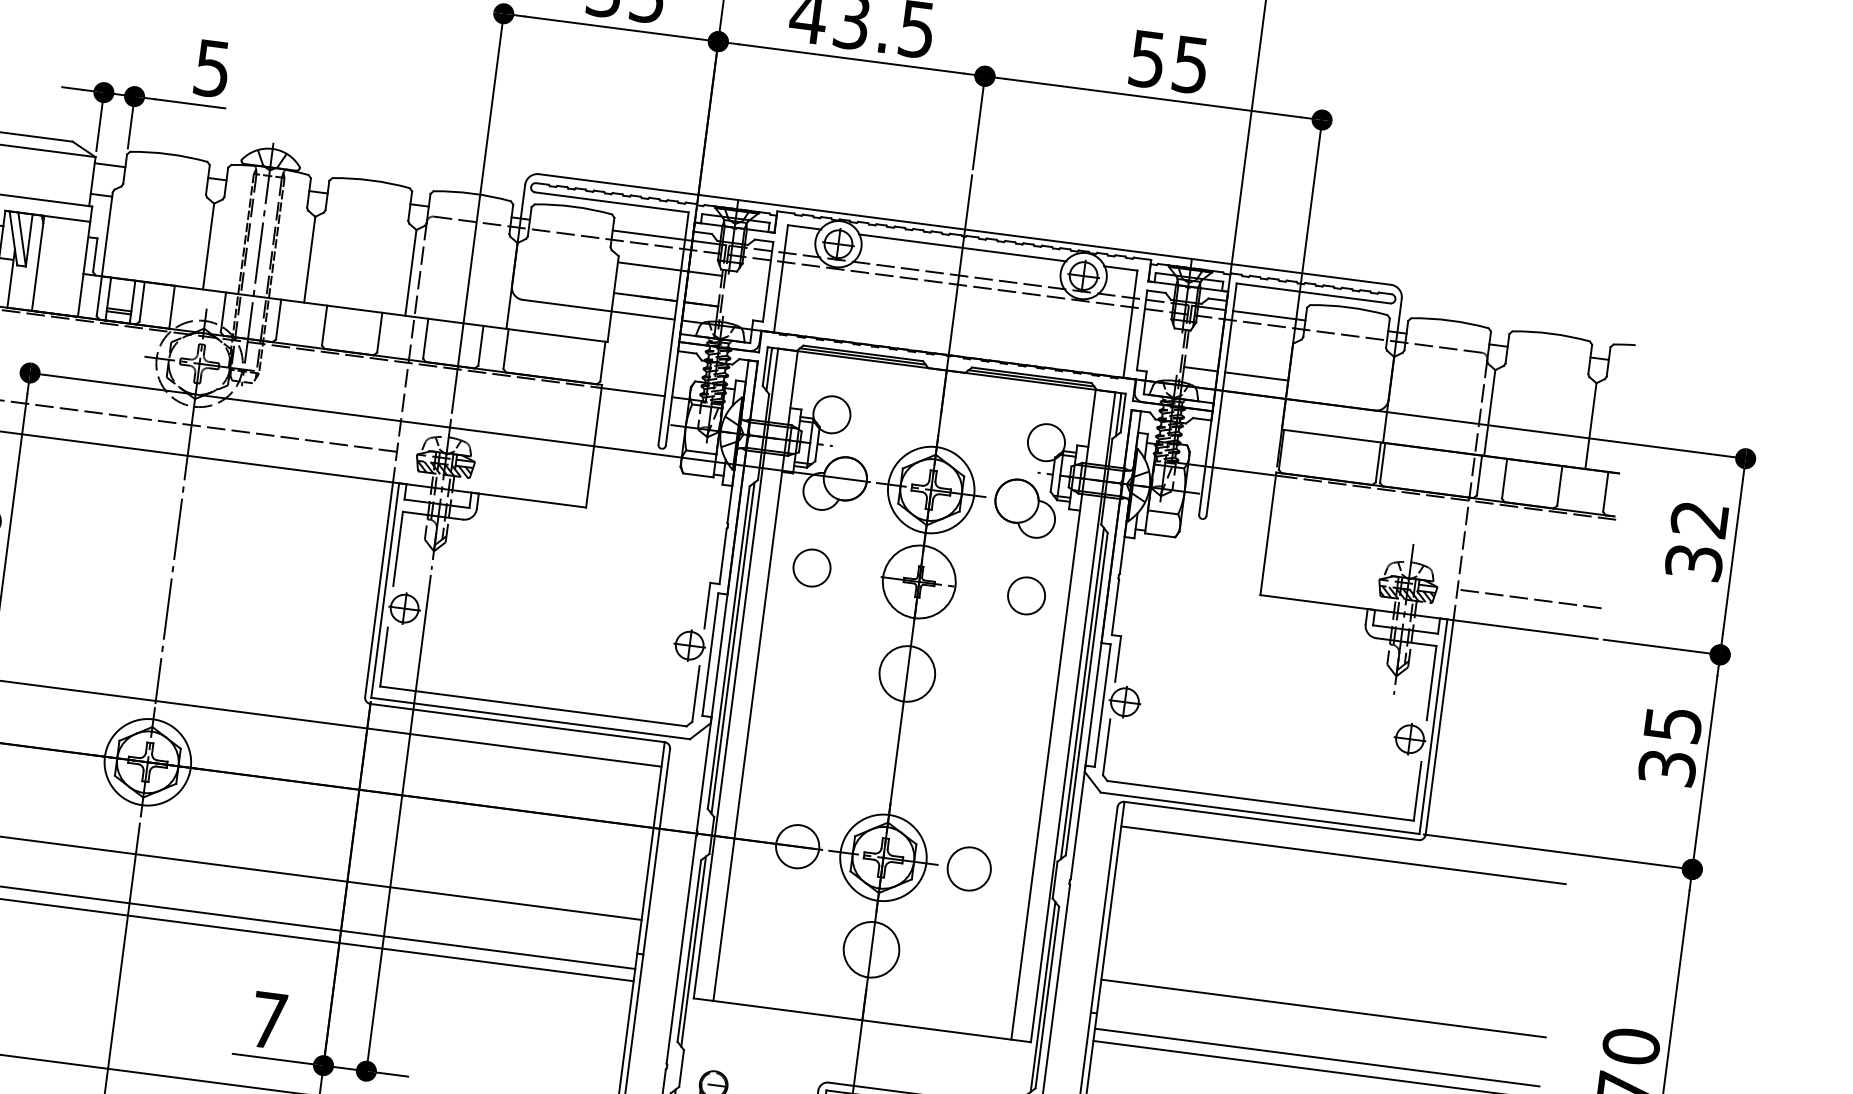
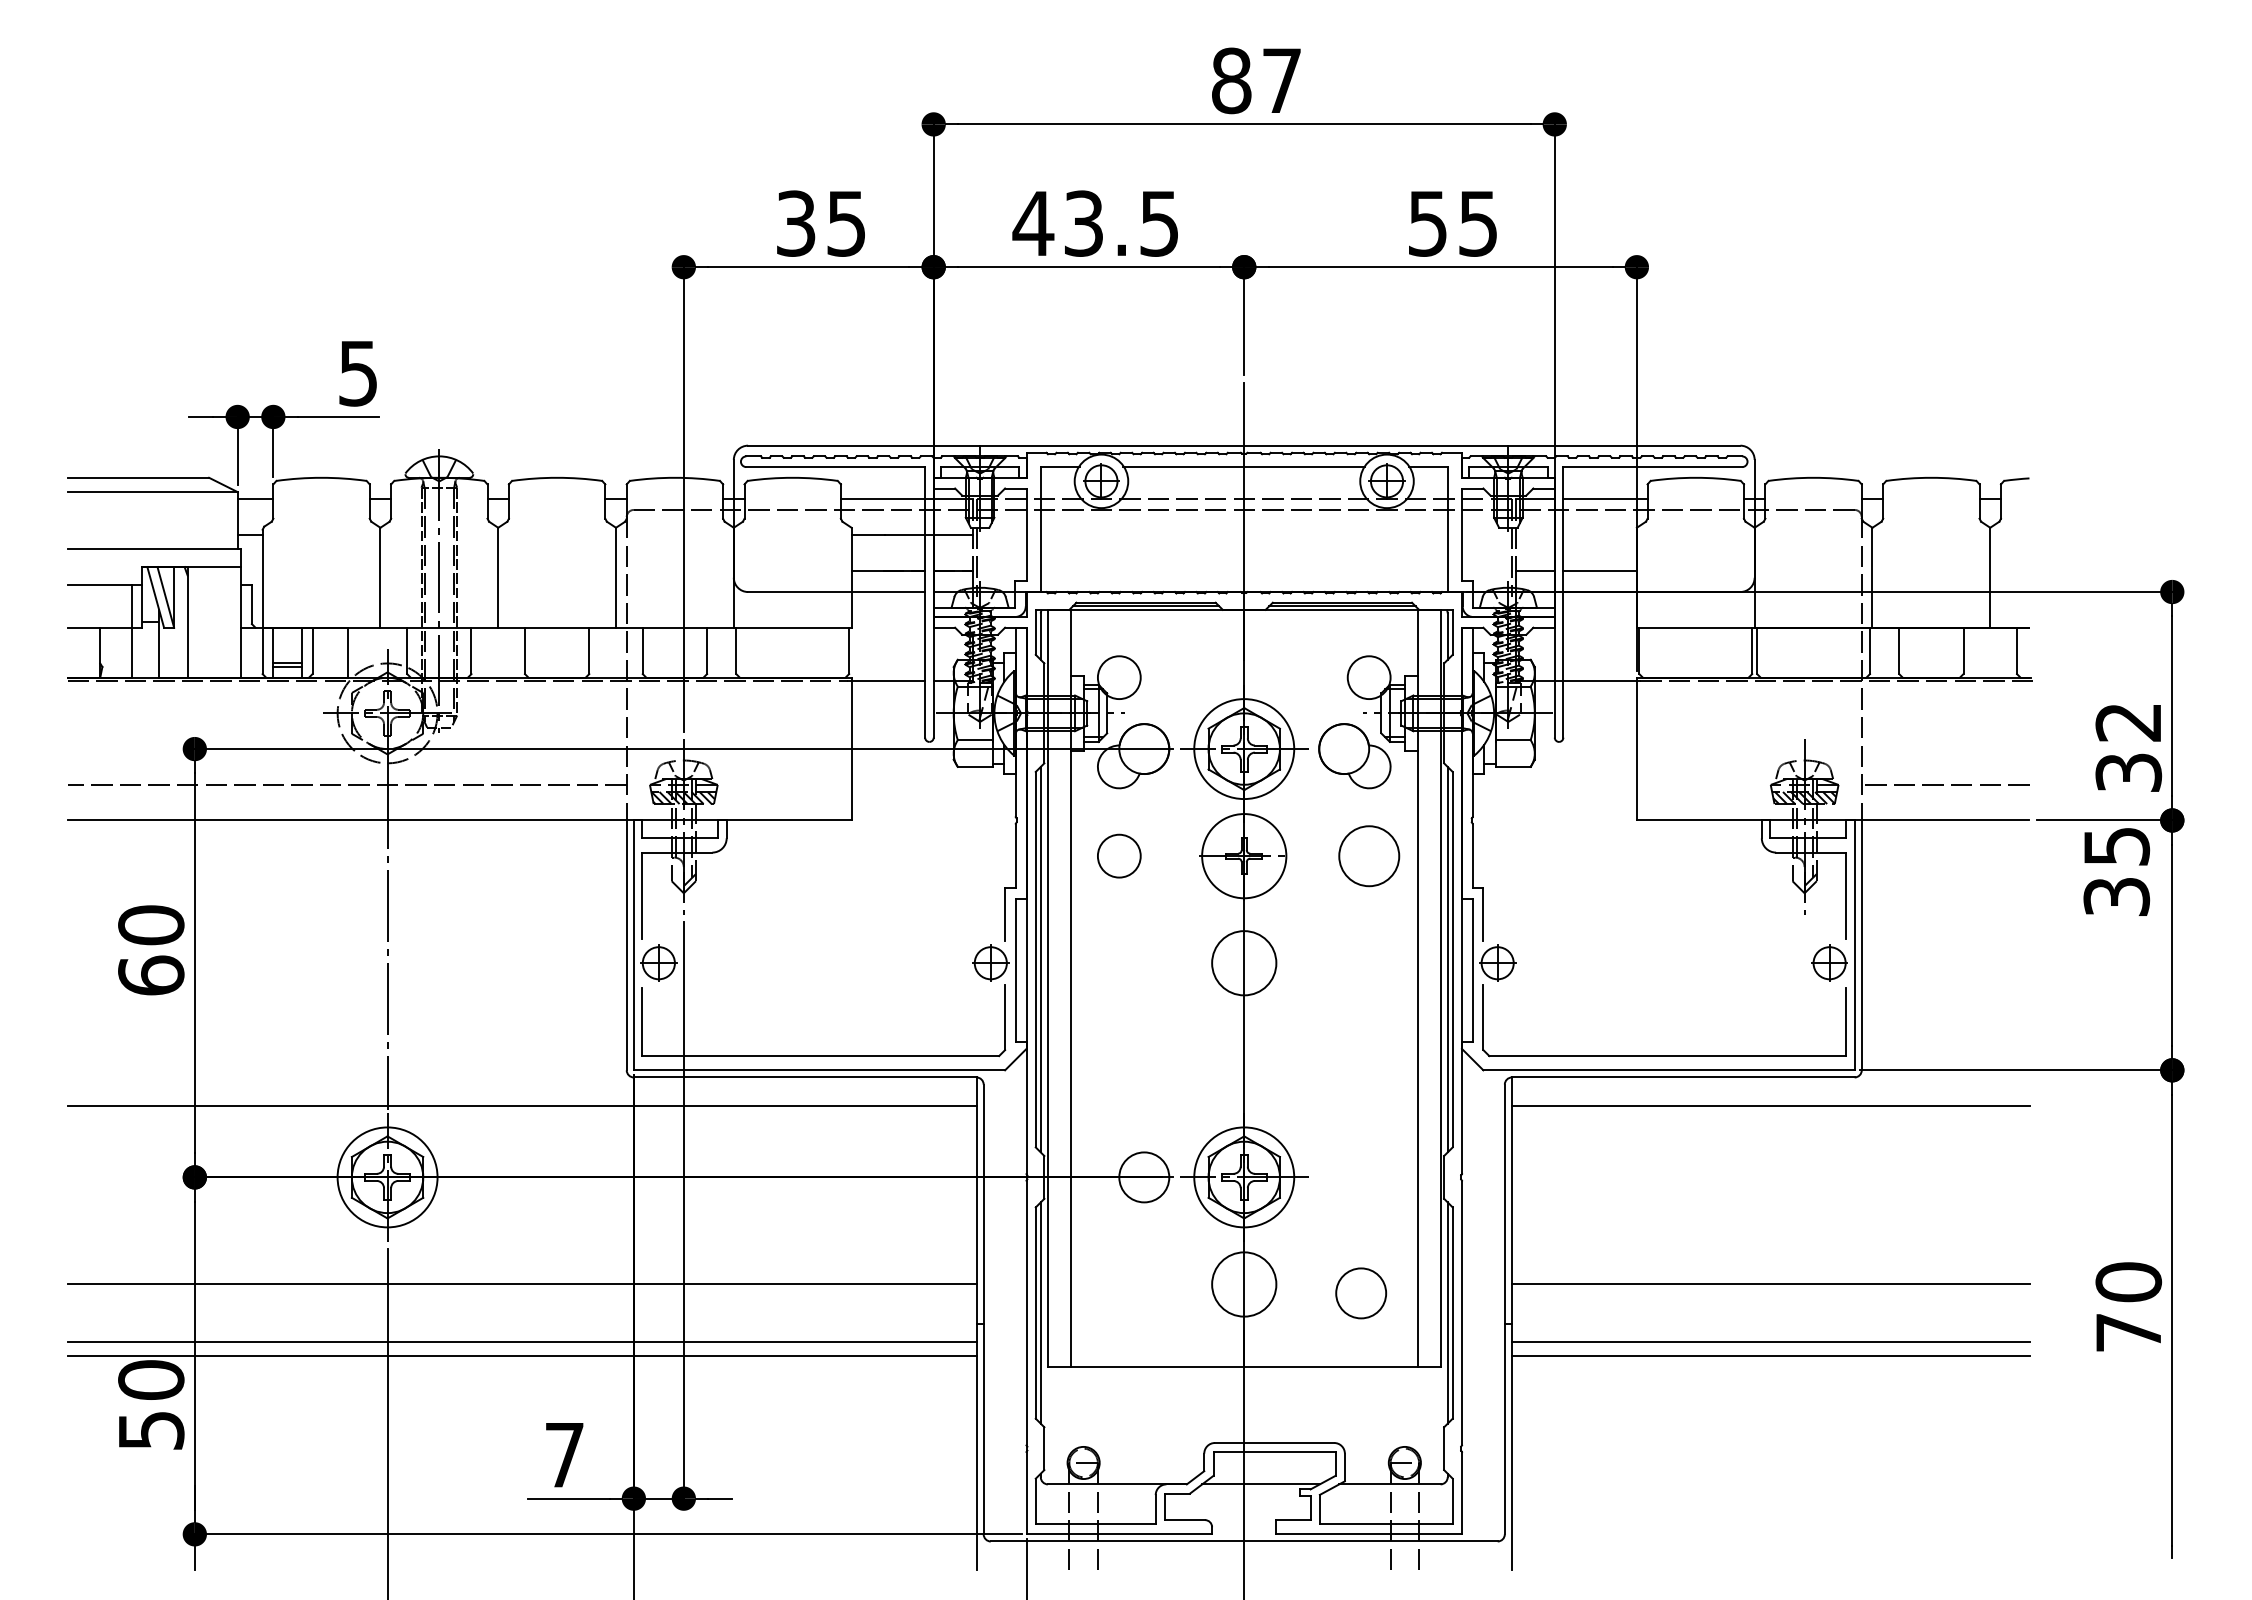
text: (1696, 541) -> (2128, 748), moved
circle: (1026, 595) -> (1368, 855), size x1.4
text: (1670, 746) -> (2116, 871), moved
circle: (969, 869) -> (1361, 1293), moved

